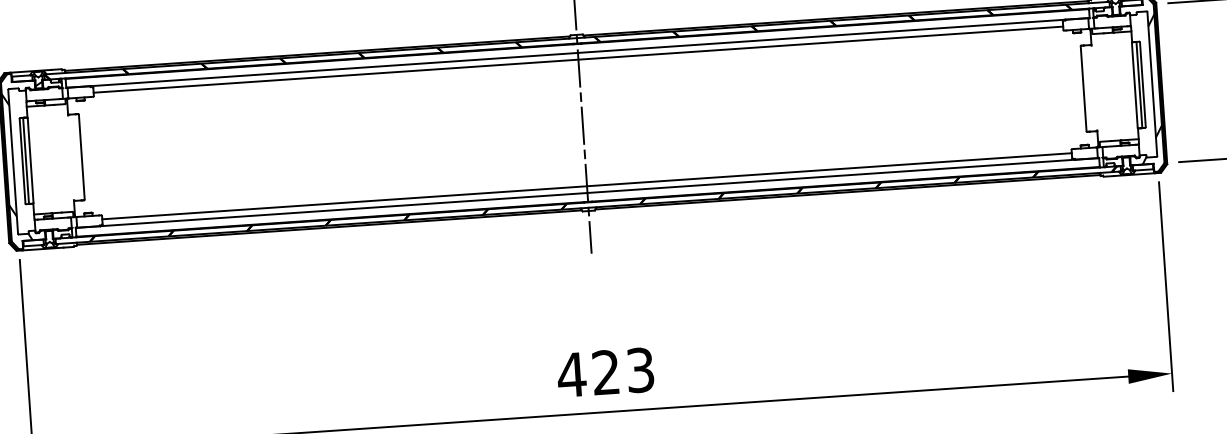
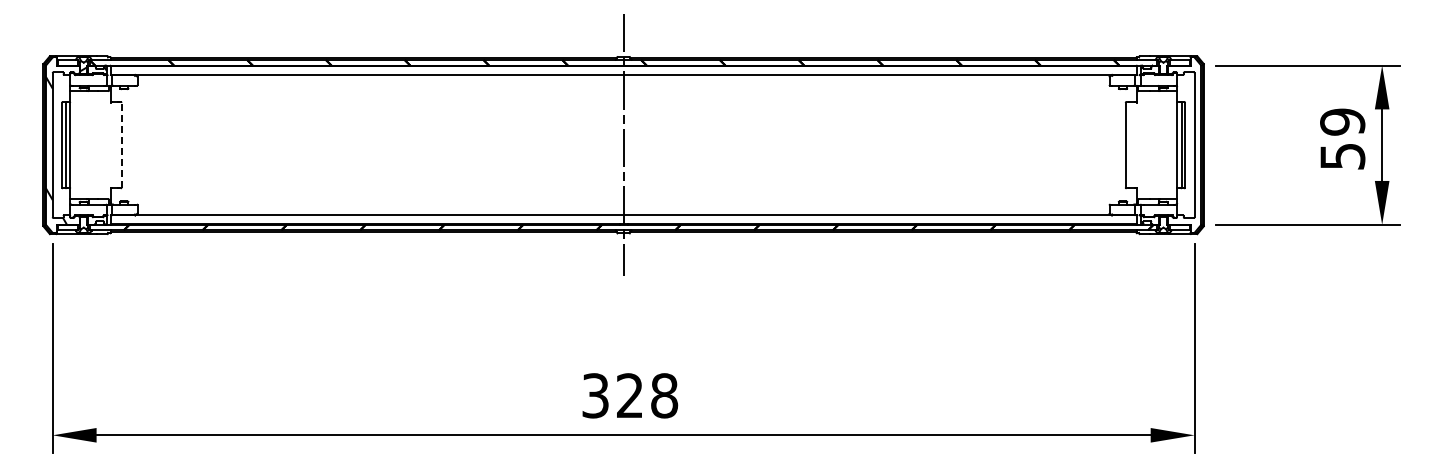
line: (578, 59) -> (623, 81), removed
hatch: (1148, 88) -> (1190, 149), removed
line: (81, 156) -> (121, 144), solid -> dashed
line: (586, 186) -> (623, 208), removed
text: (605, 372) -> (629, 395), 423 -> 328

